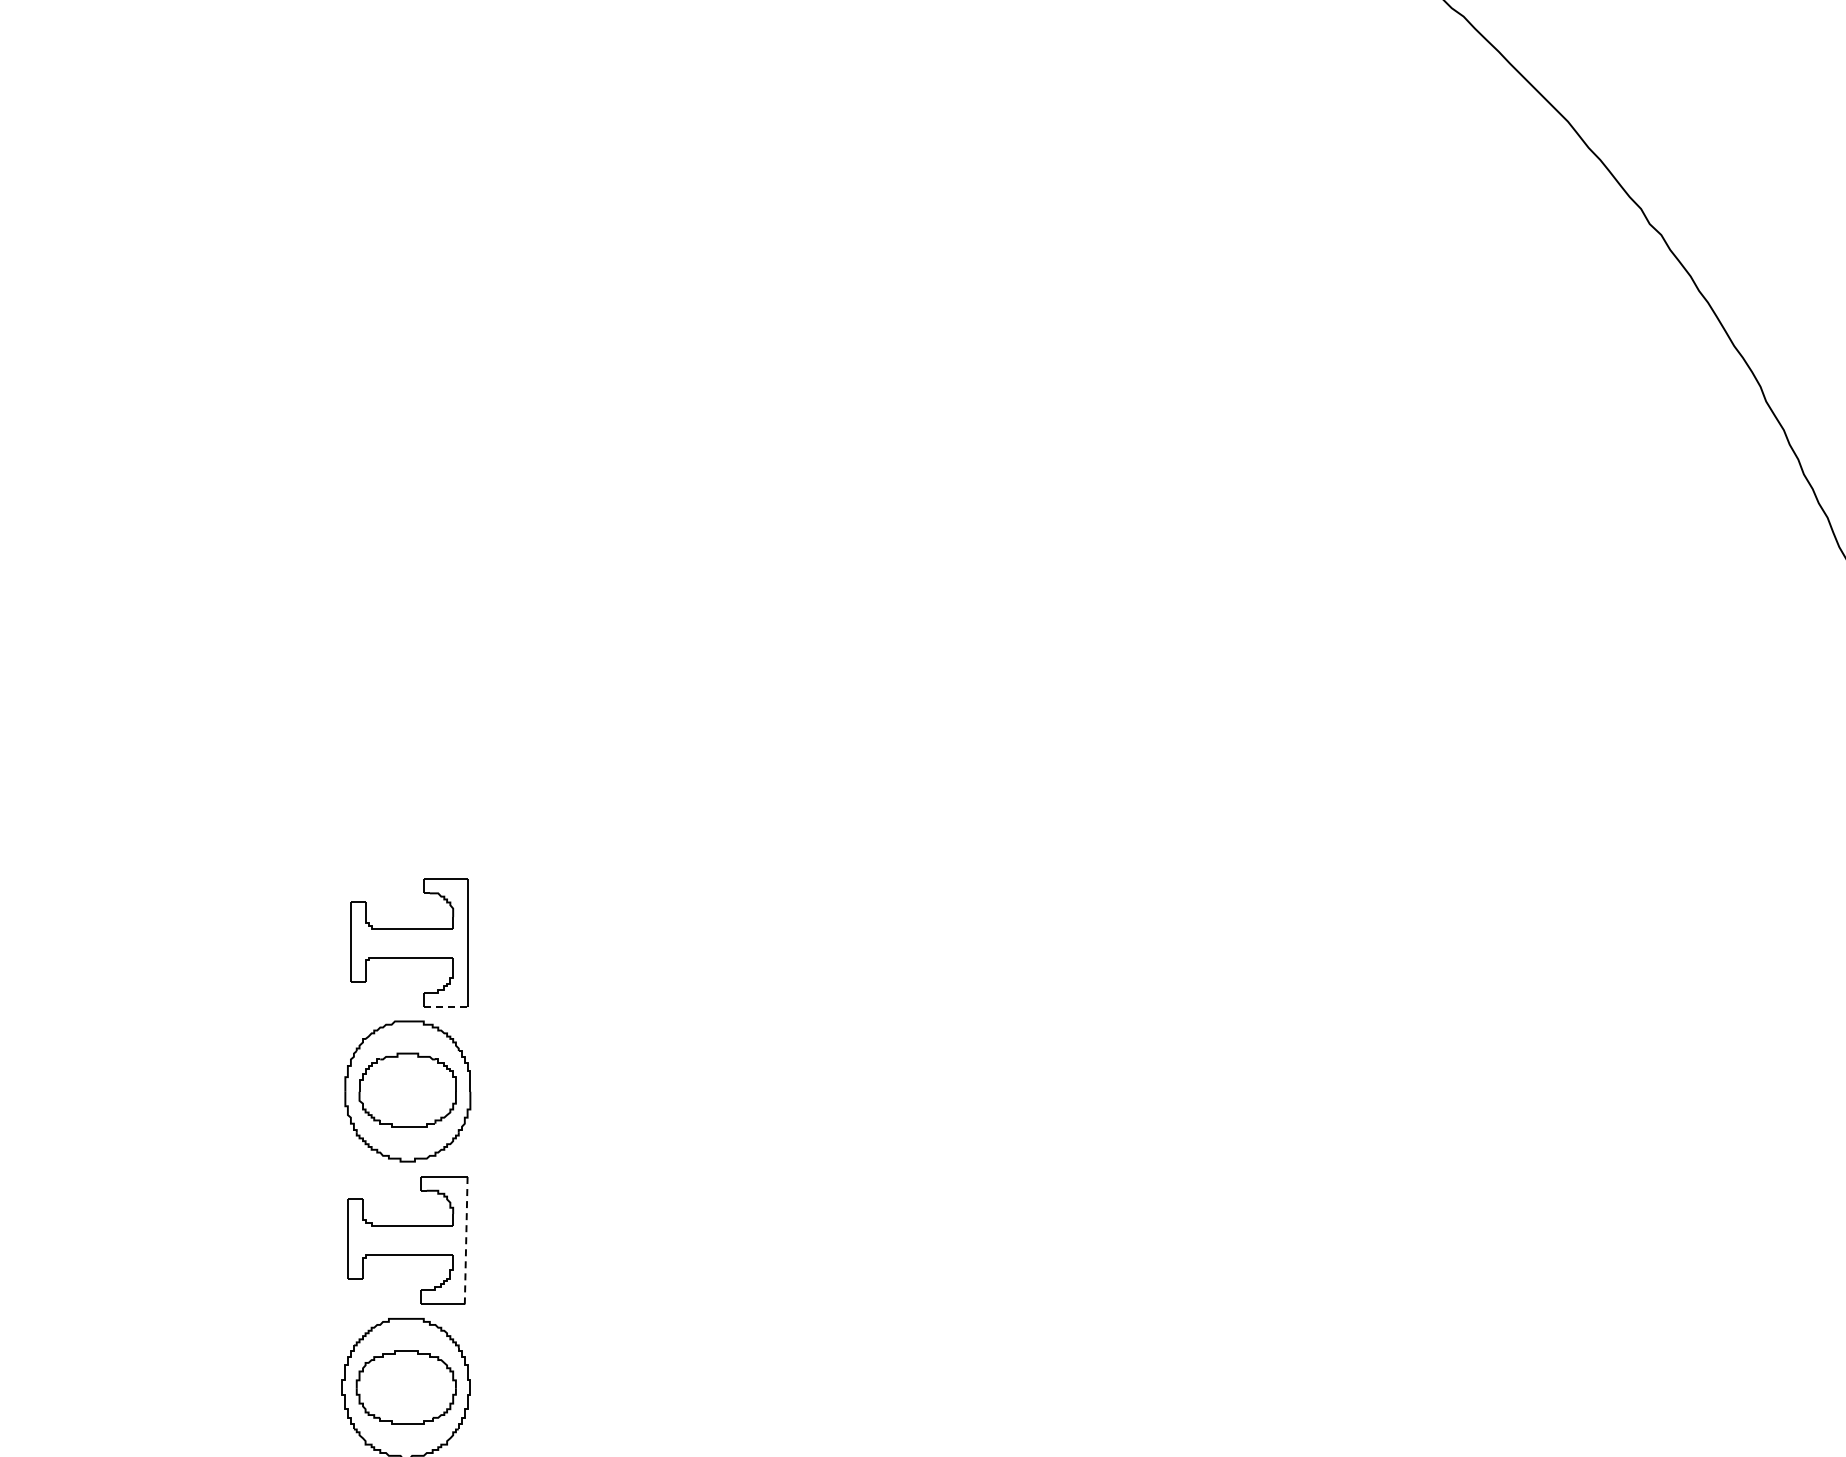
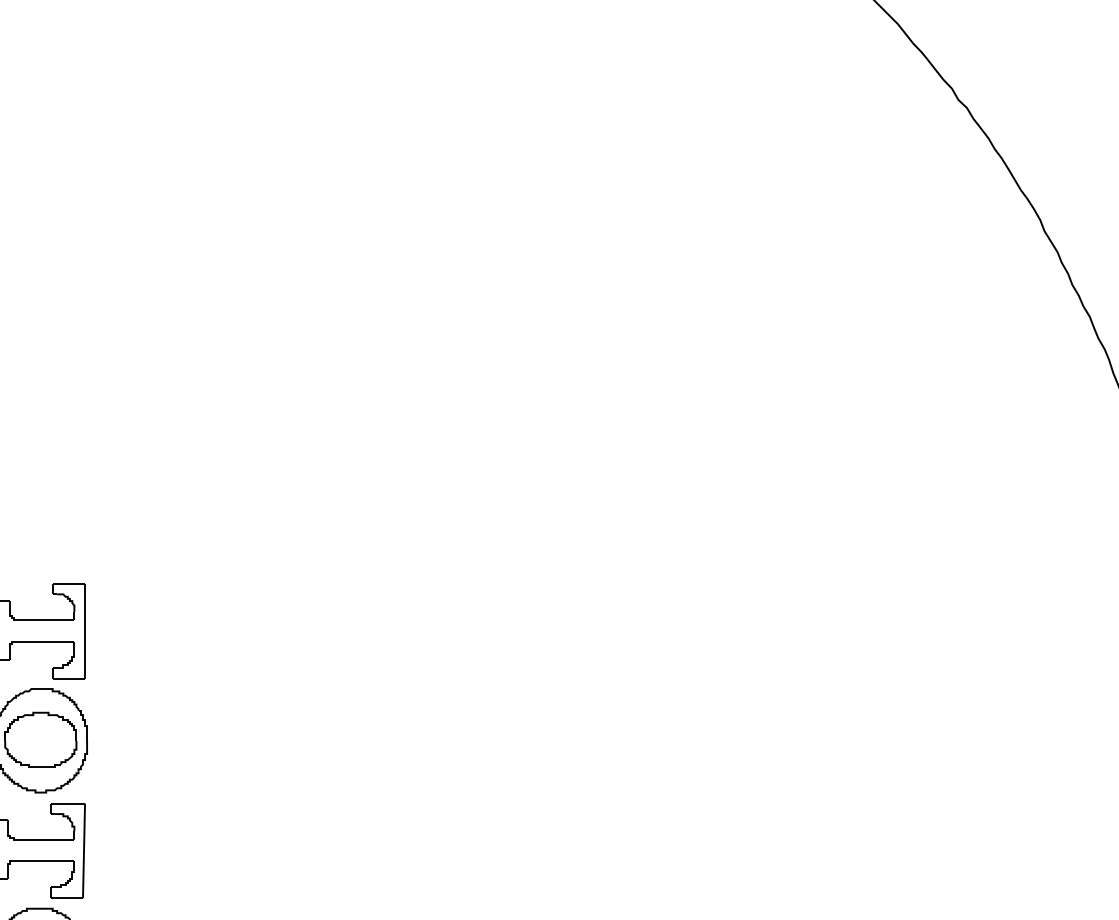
line: (445, 1007) -> (68, 678), dashed -> solid
line: (466, 1240) -> (84, 850), dashed -> solid

